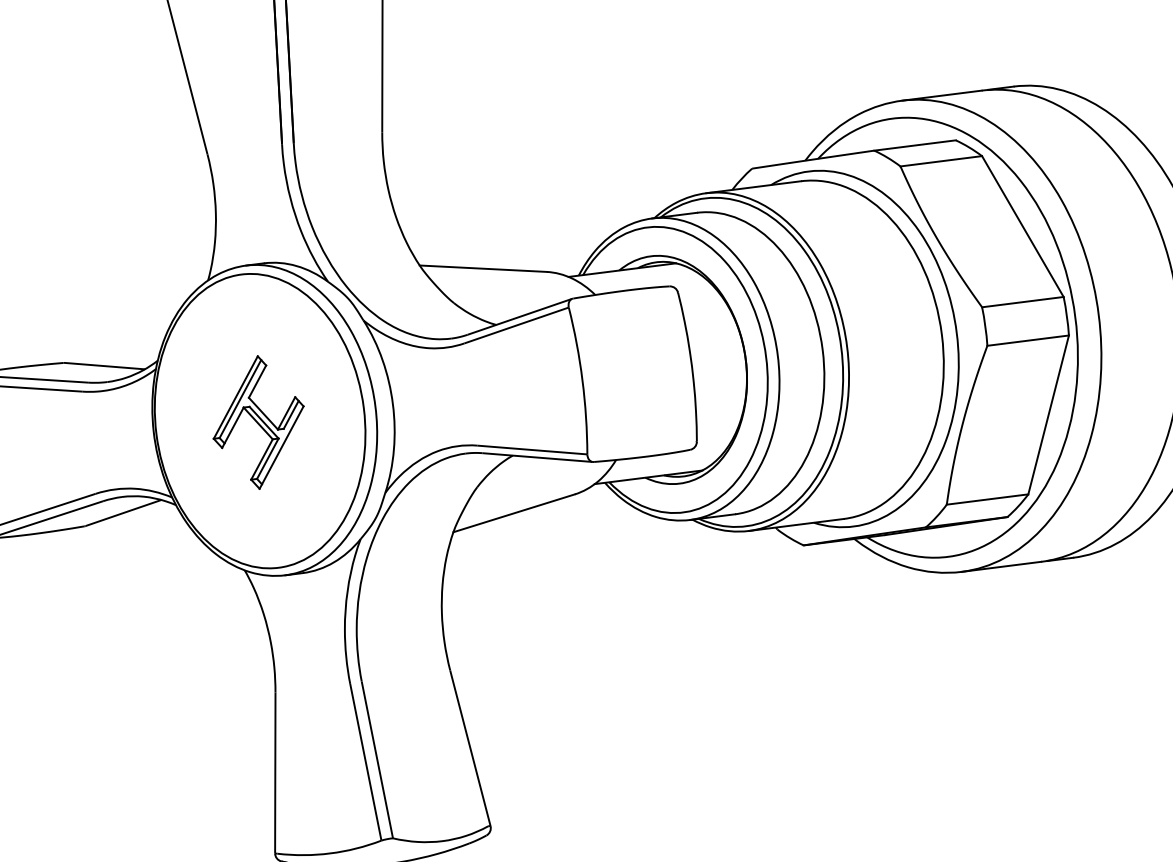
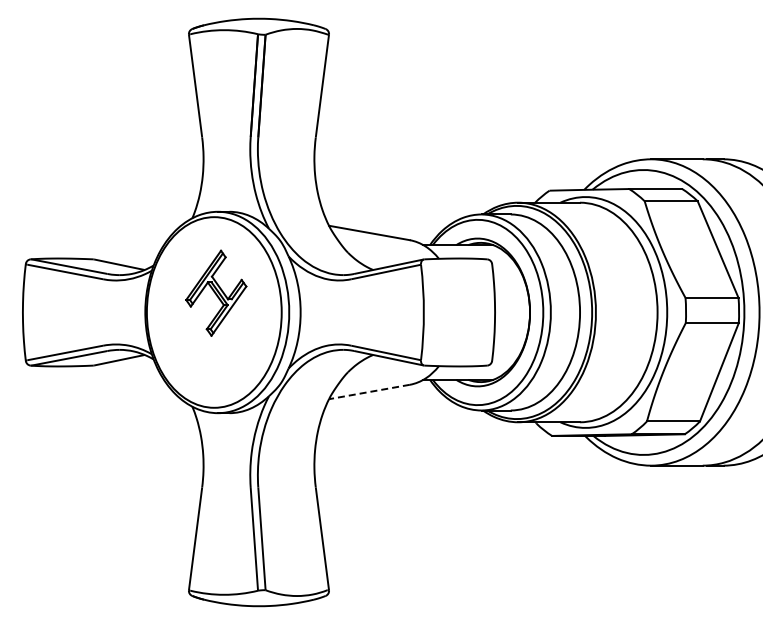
part: (258, 421) -> (216, 292), moved
line: (512, 514) -> (368, 392), solid -> dashed

